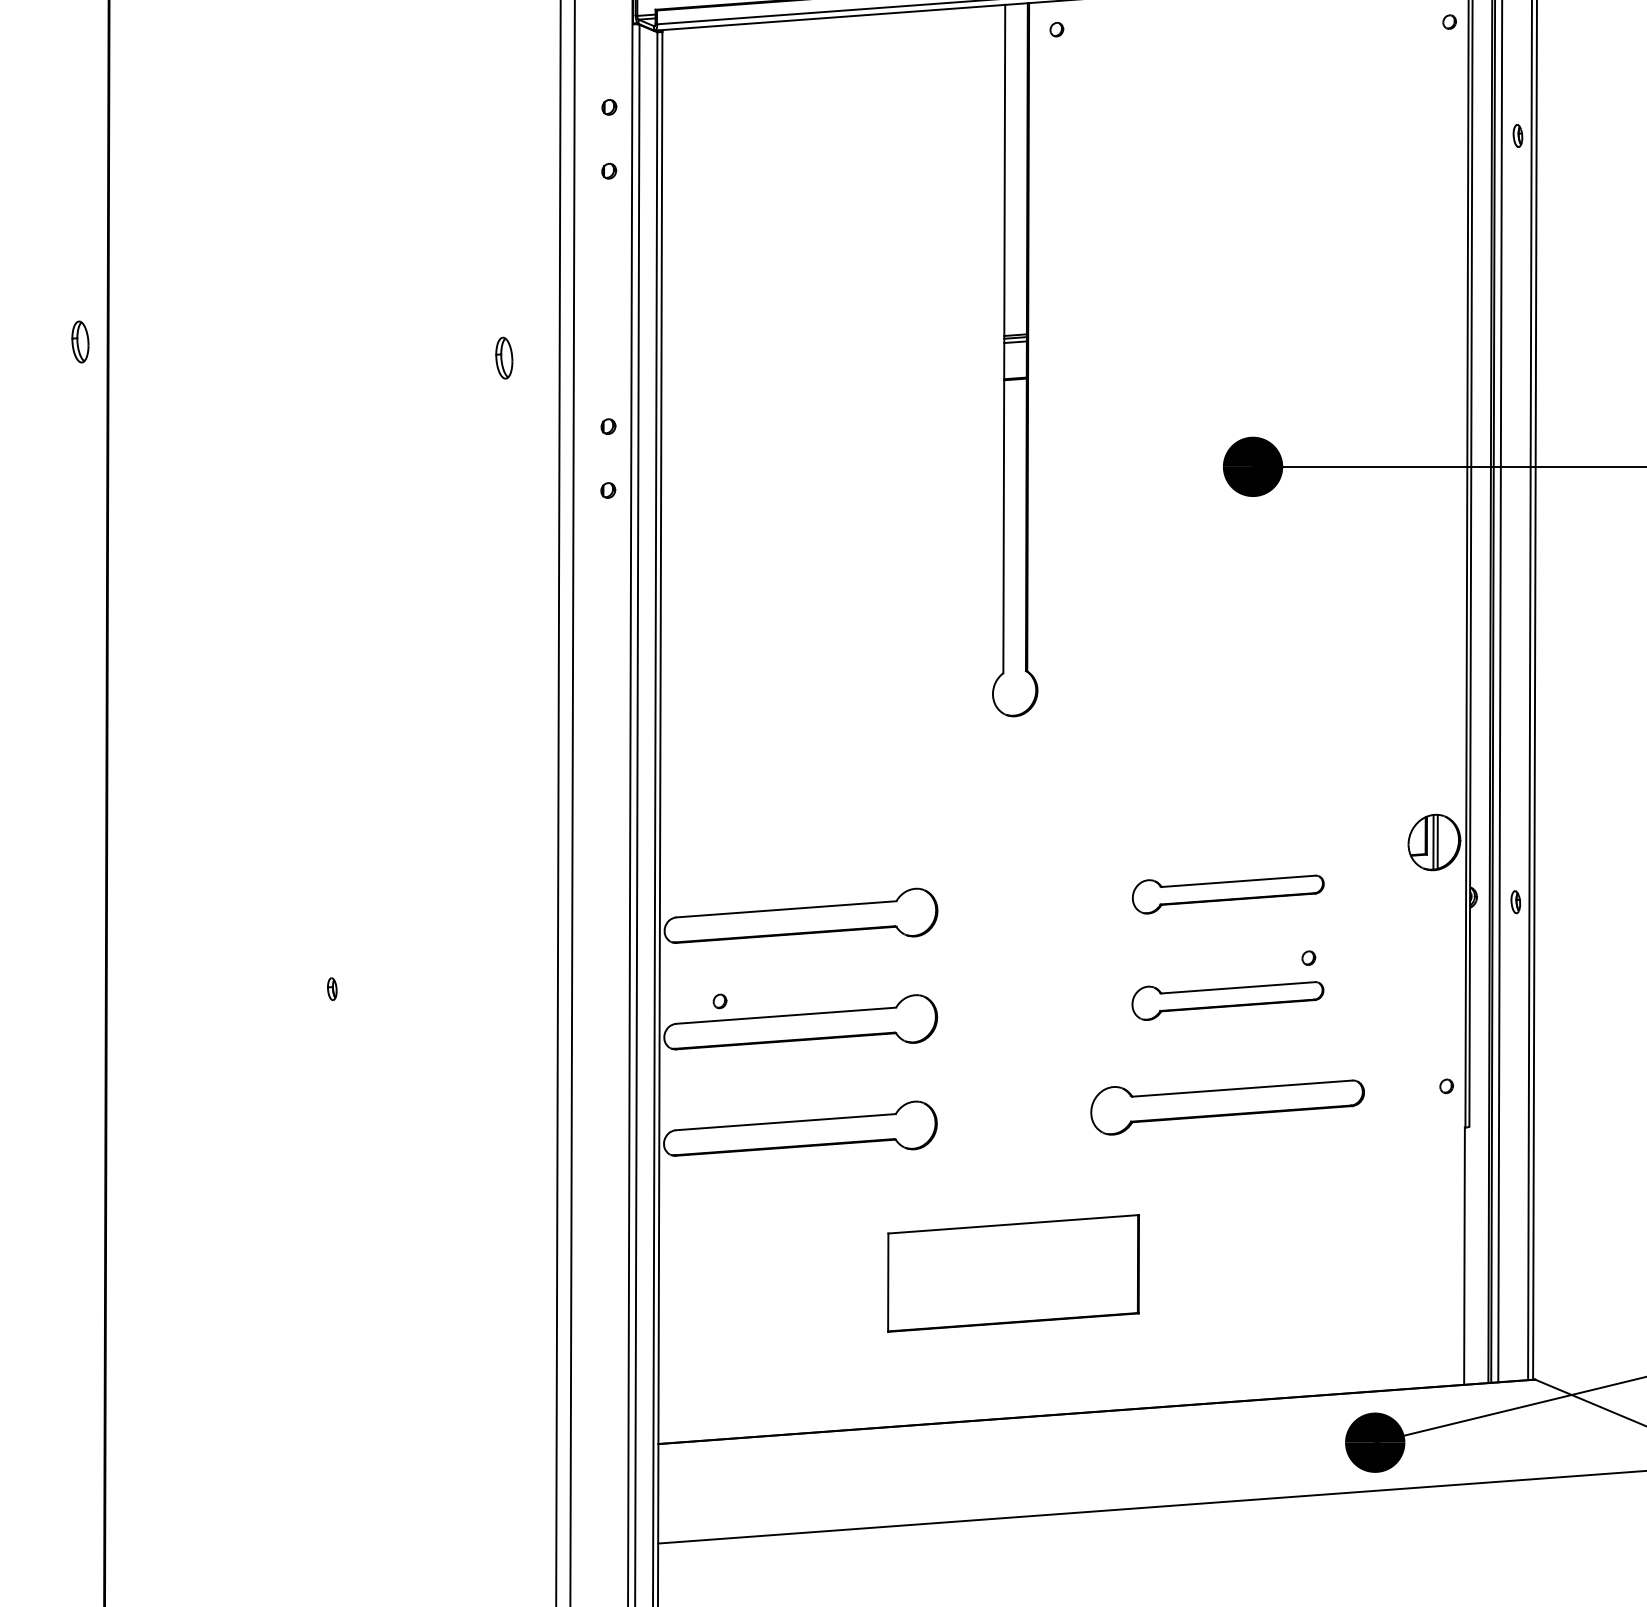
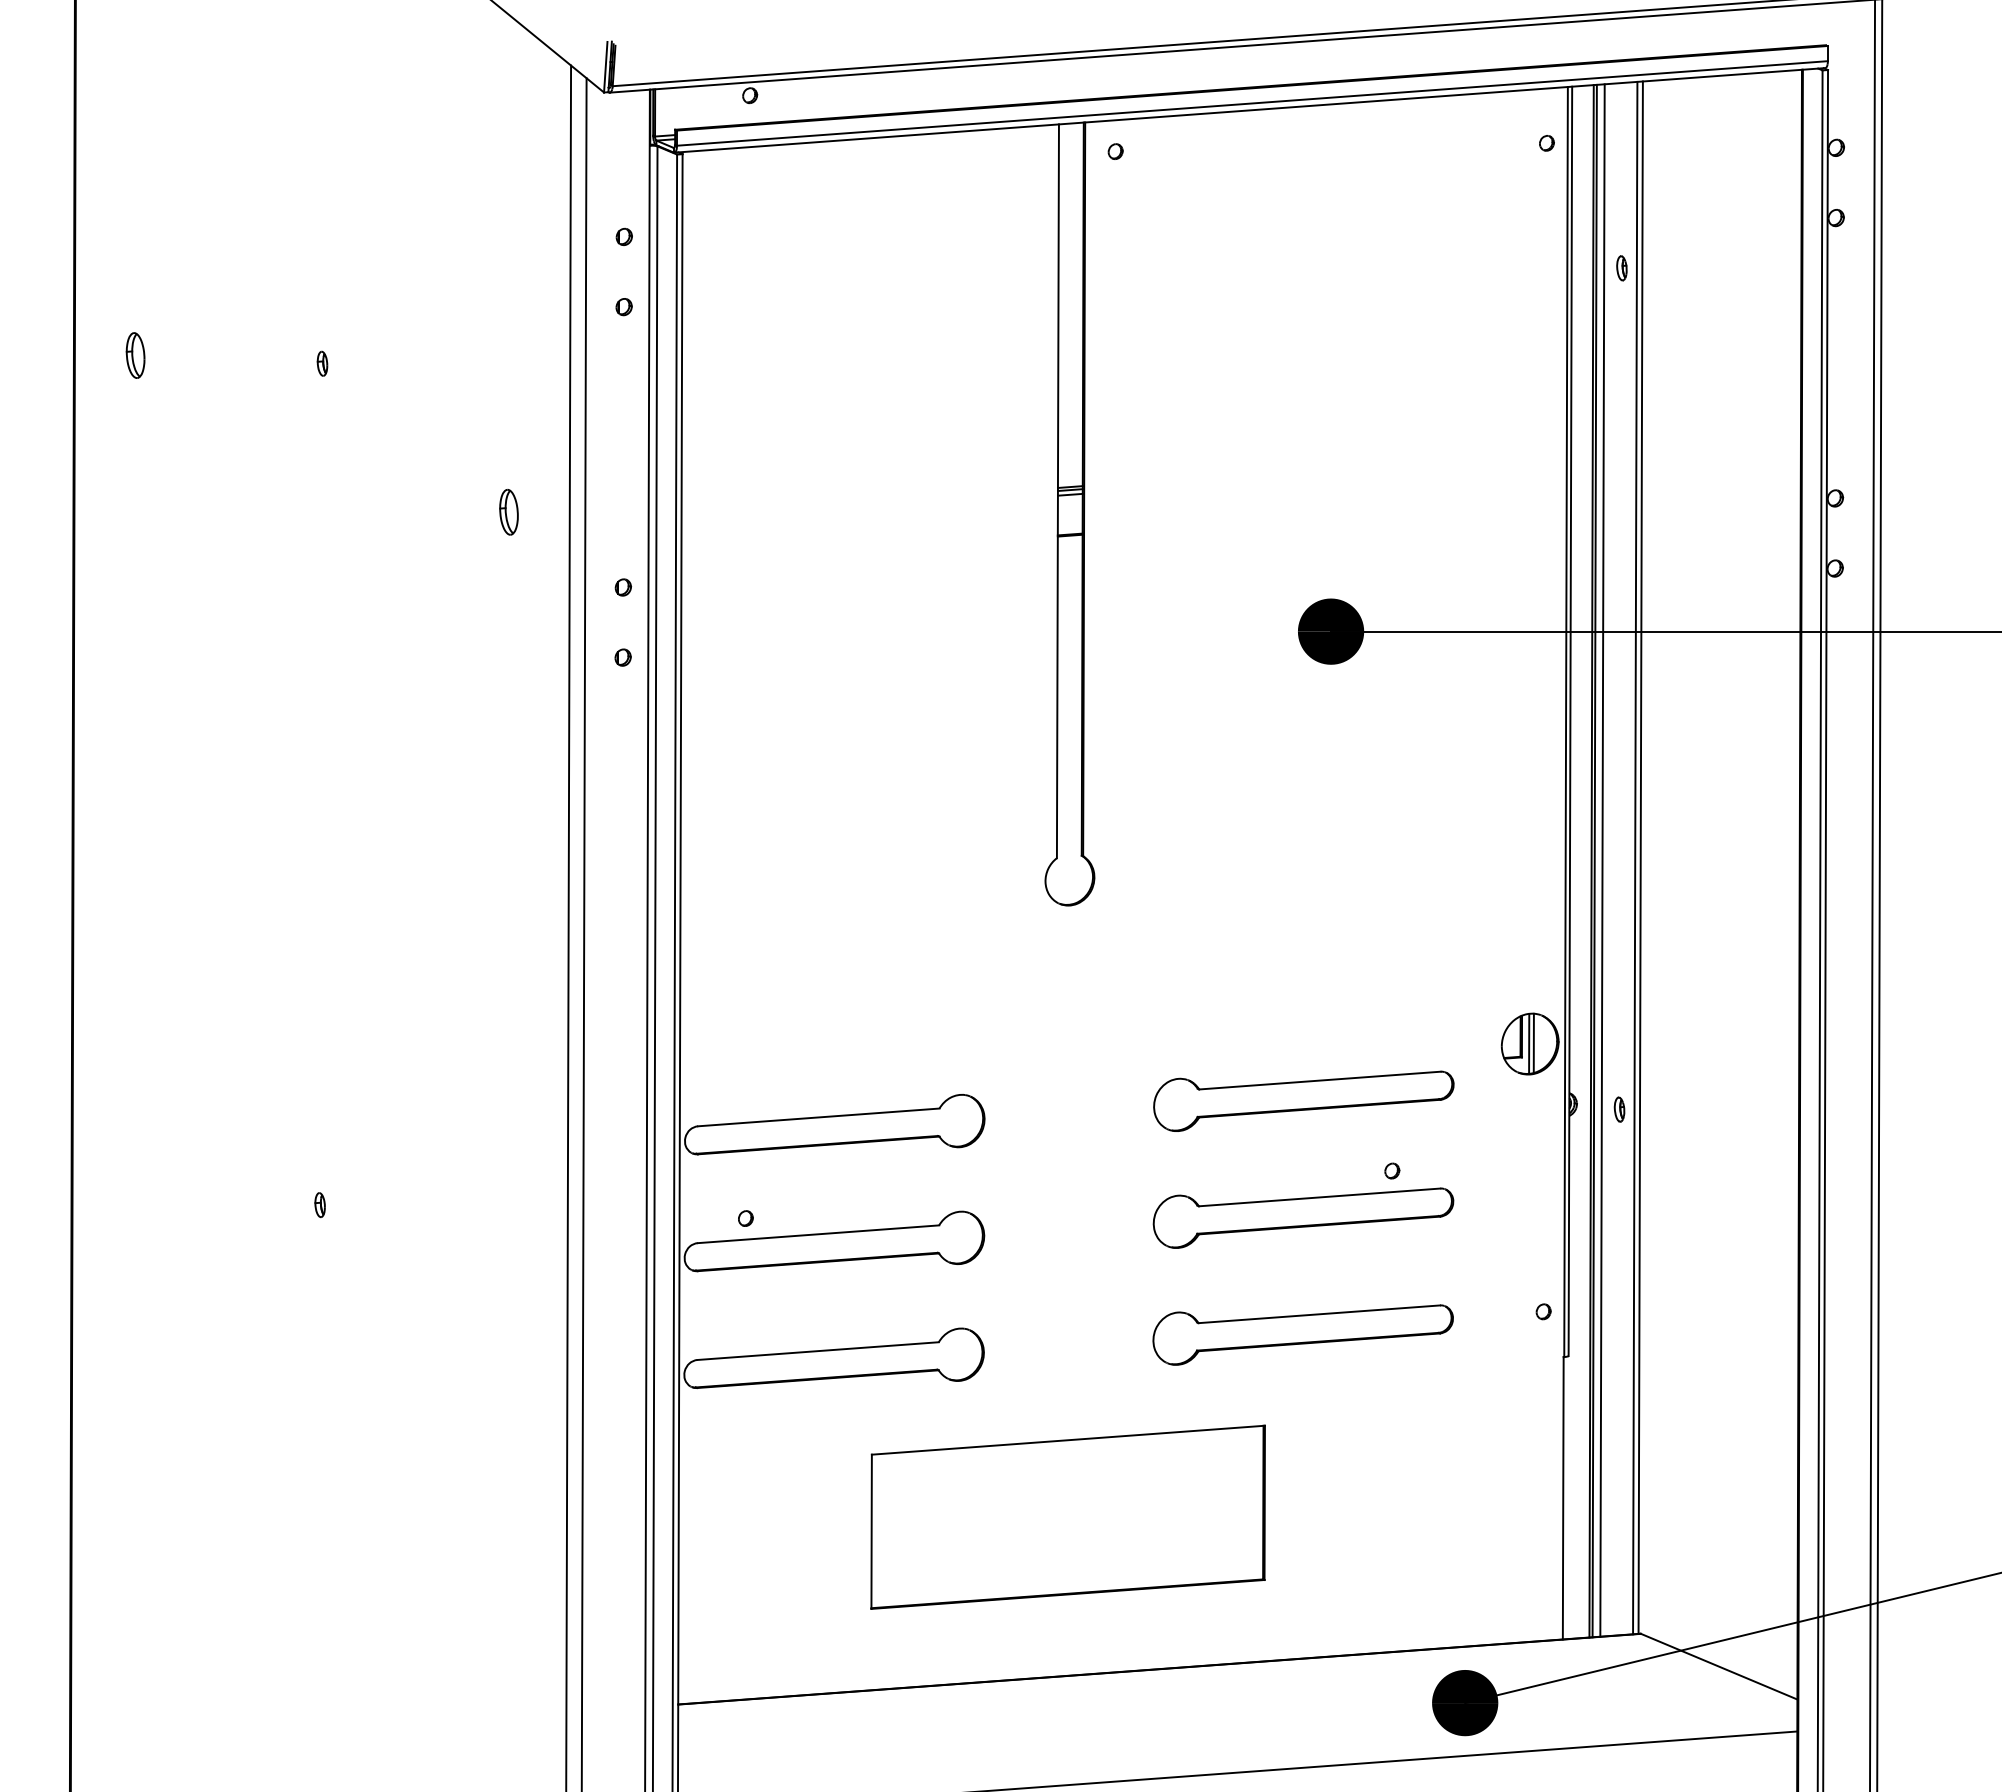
part: (334, 222) -> (322, 363), added
part: (80, 341) -> (135, 355), moved
part: (1227, 893) -> (1303, 1100), size x1.43
part: (1227, 1000) -> (1303, 1217), size x1.43
part: (1012, 1272) -> (1067, 1516), size x1.43

